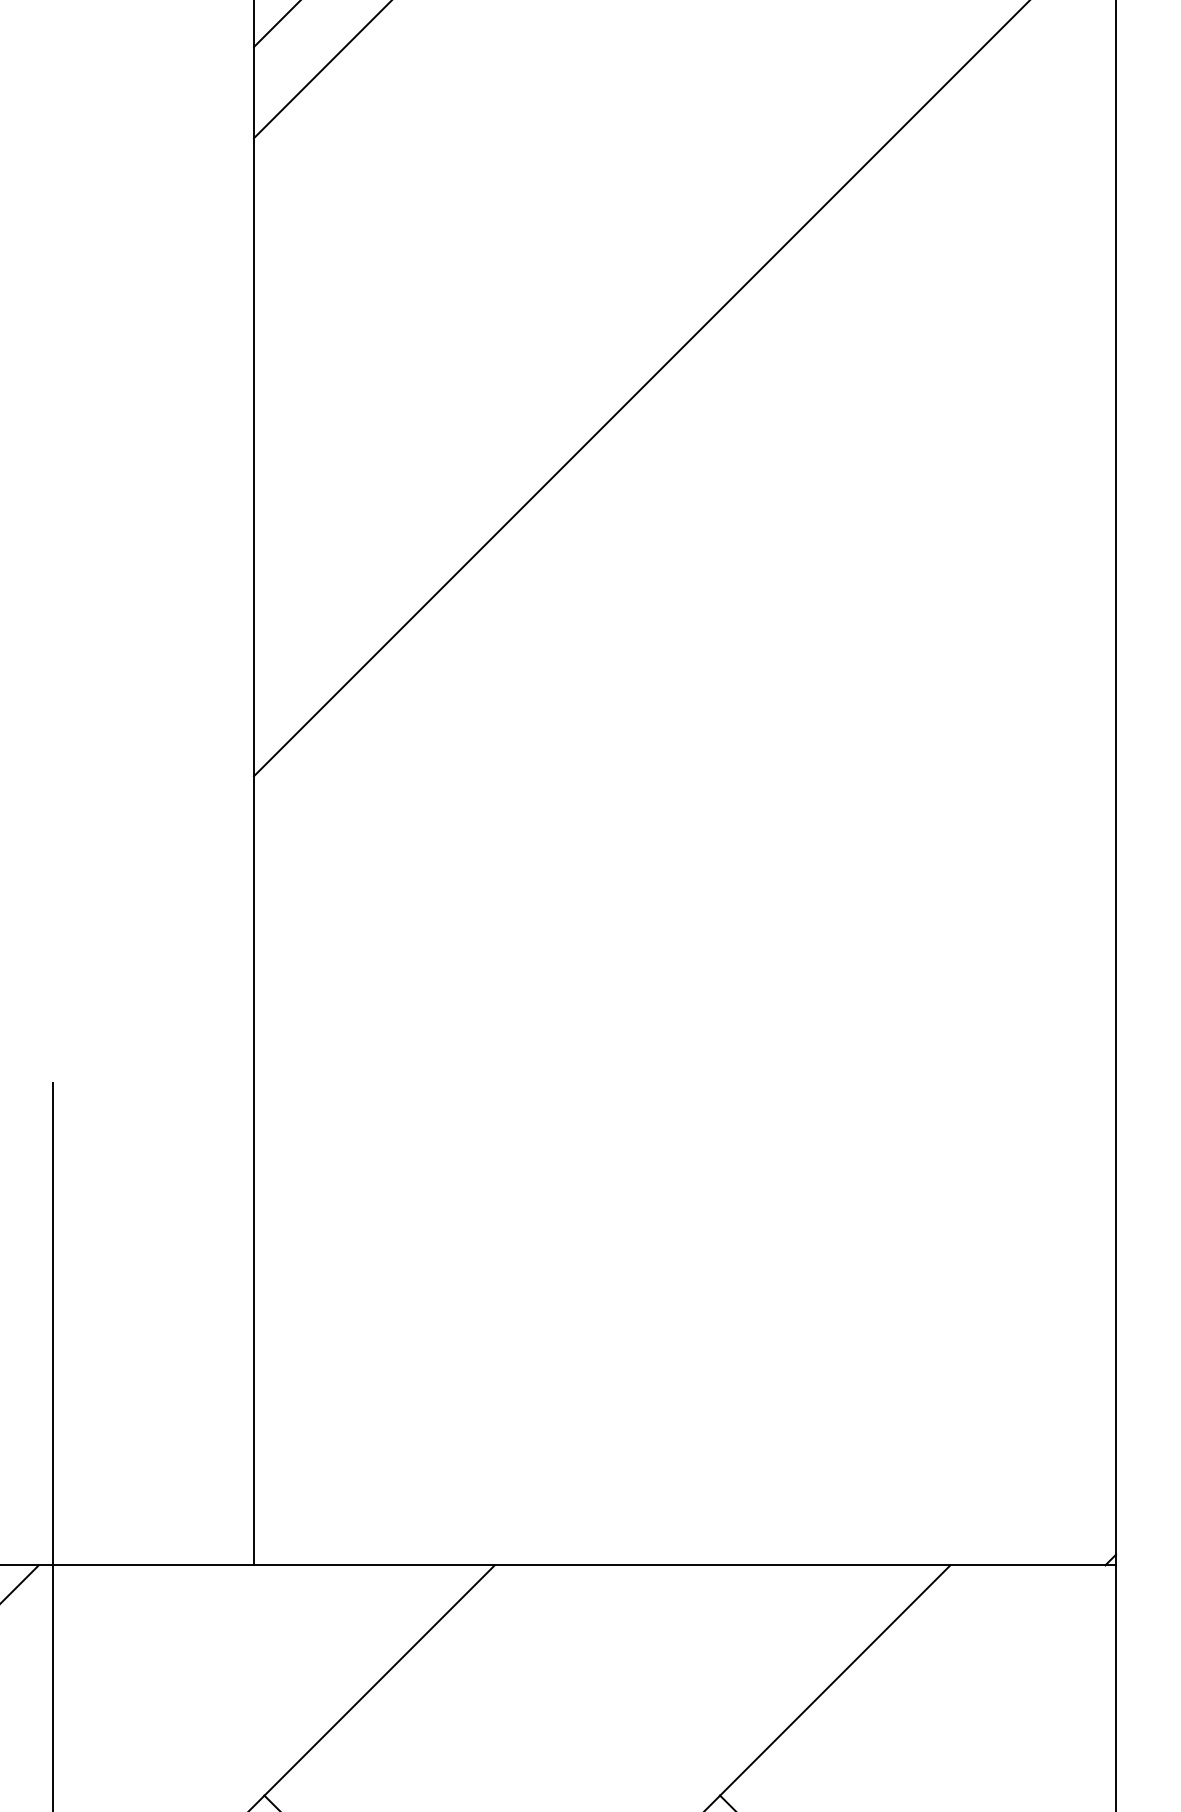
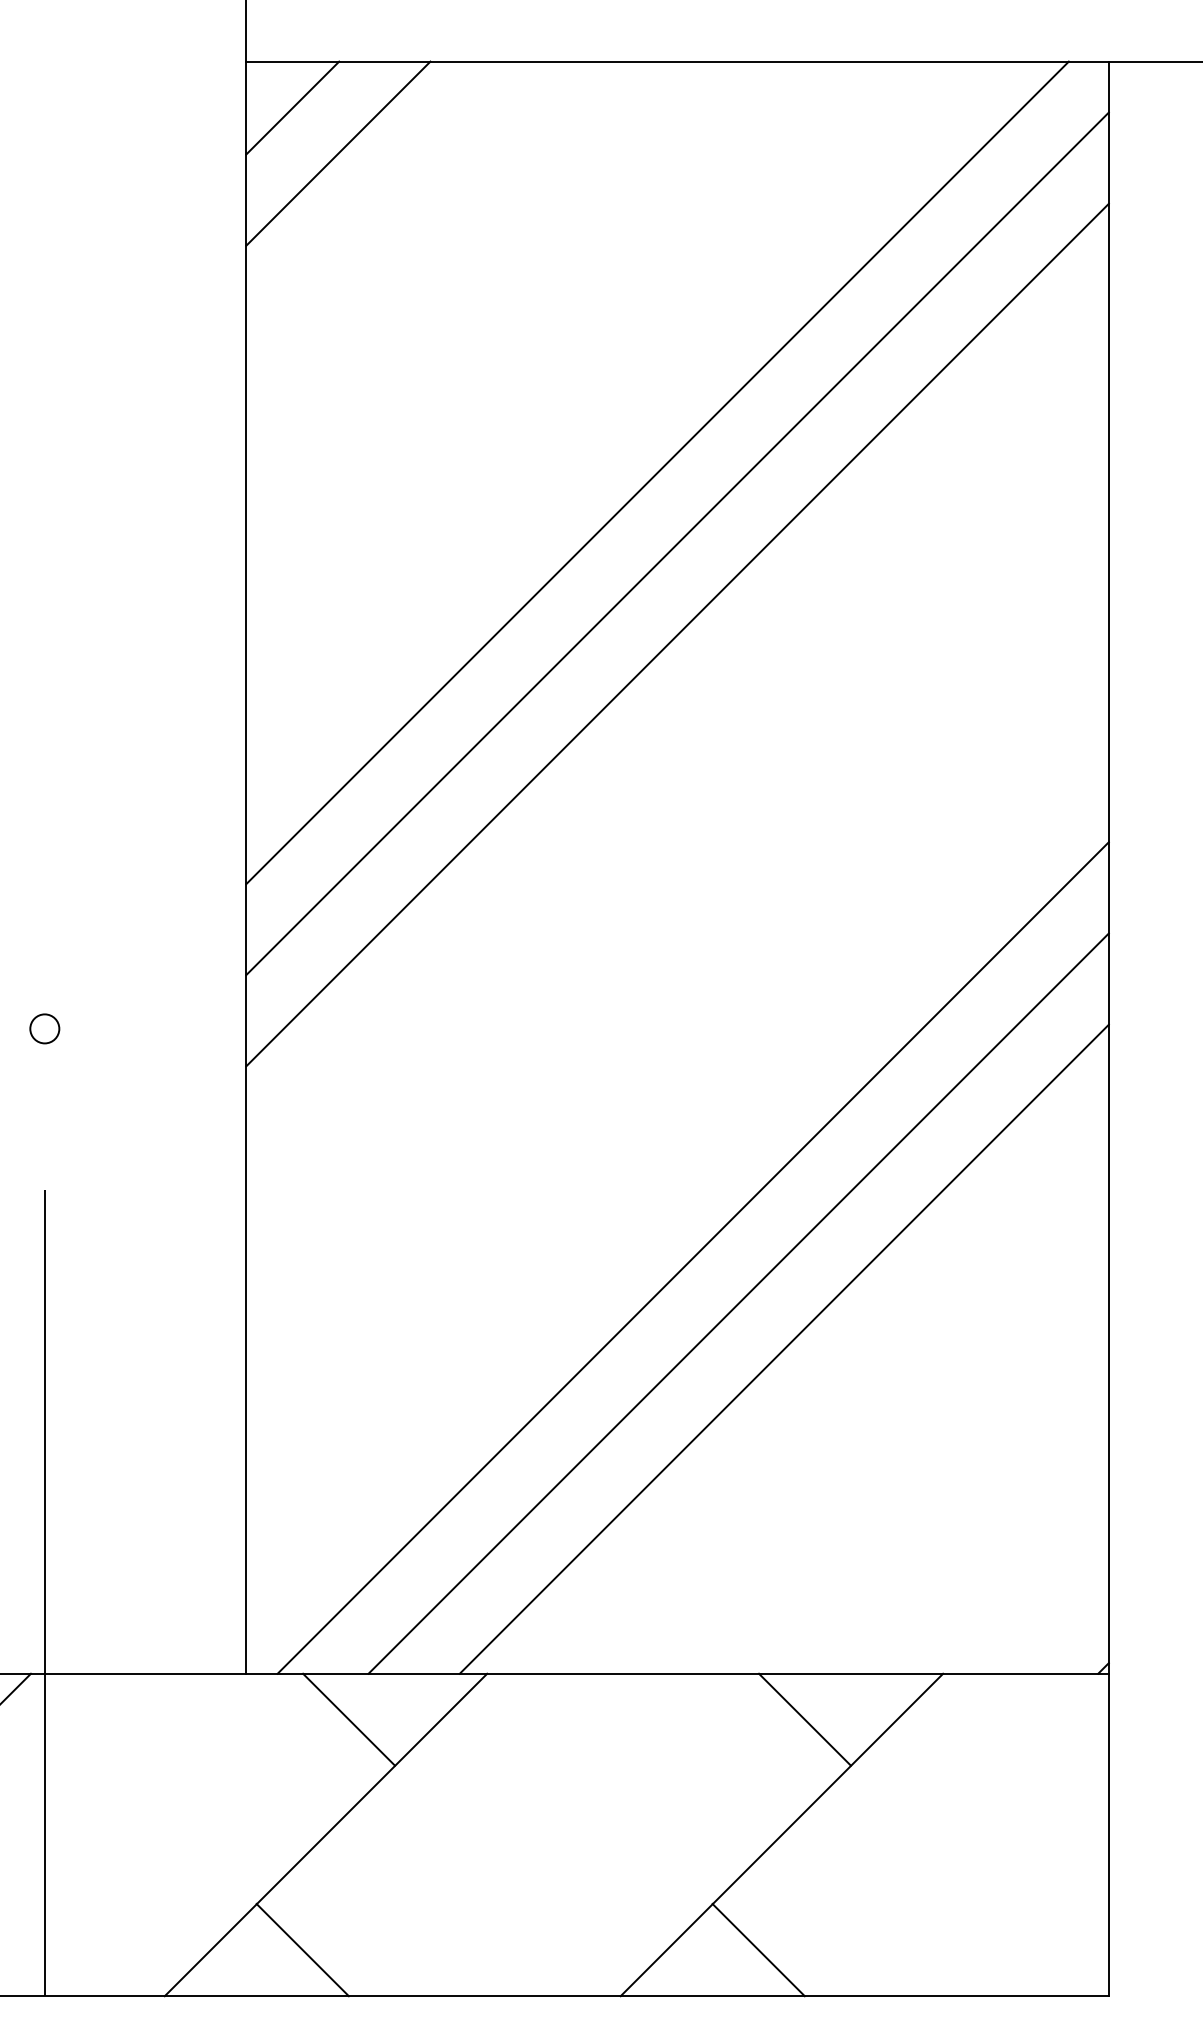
line: (684, 435) -> (677, 543), added
line: (684, 526) -> (677, 634), added
circle: (52, 920) -> (44, 1028), added
line: (699, 1149) -> (692, 1257), added
line: (745, 1195) -> (738, 1303), added
line: (790, 1240) -> (783, 1348), added
line: (356, 1611) -> (348, 1719), added
line: (811, 1611) -> (804, 1719), added

